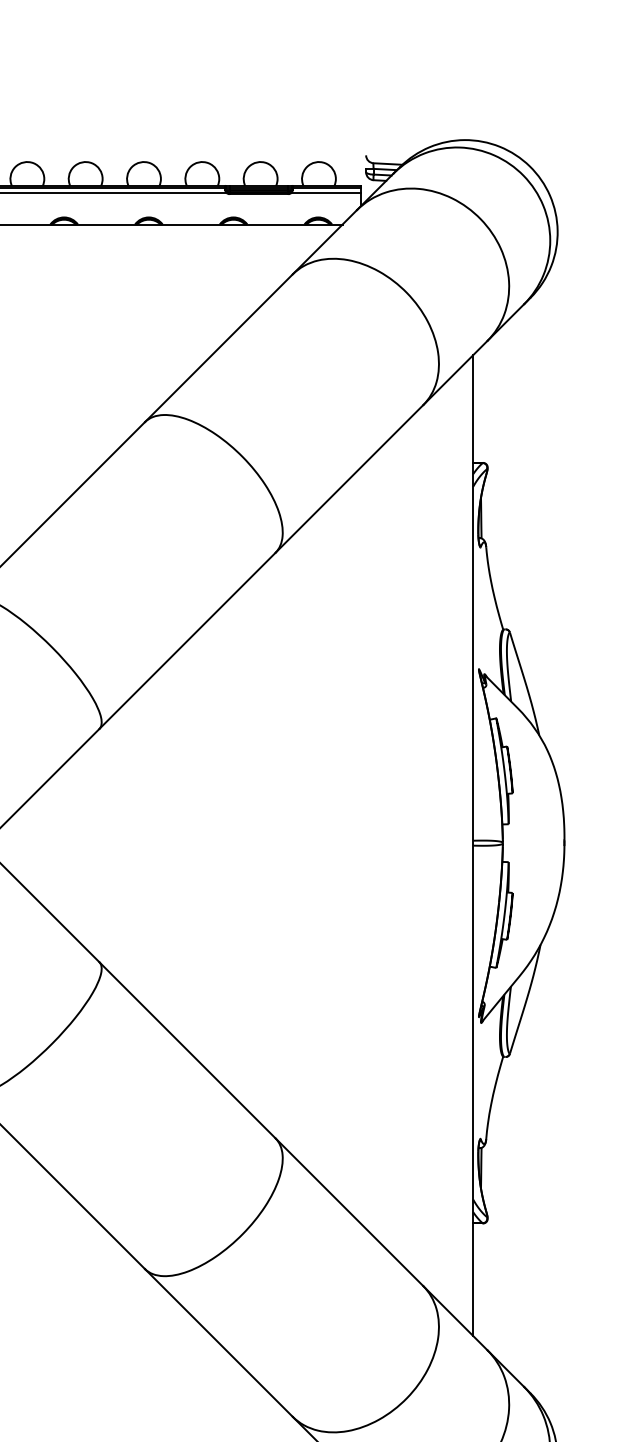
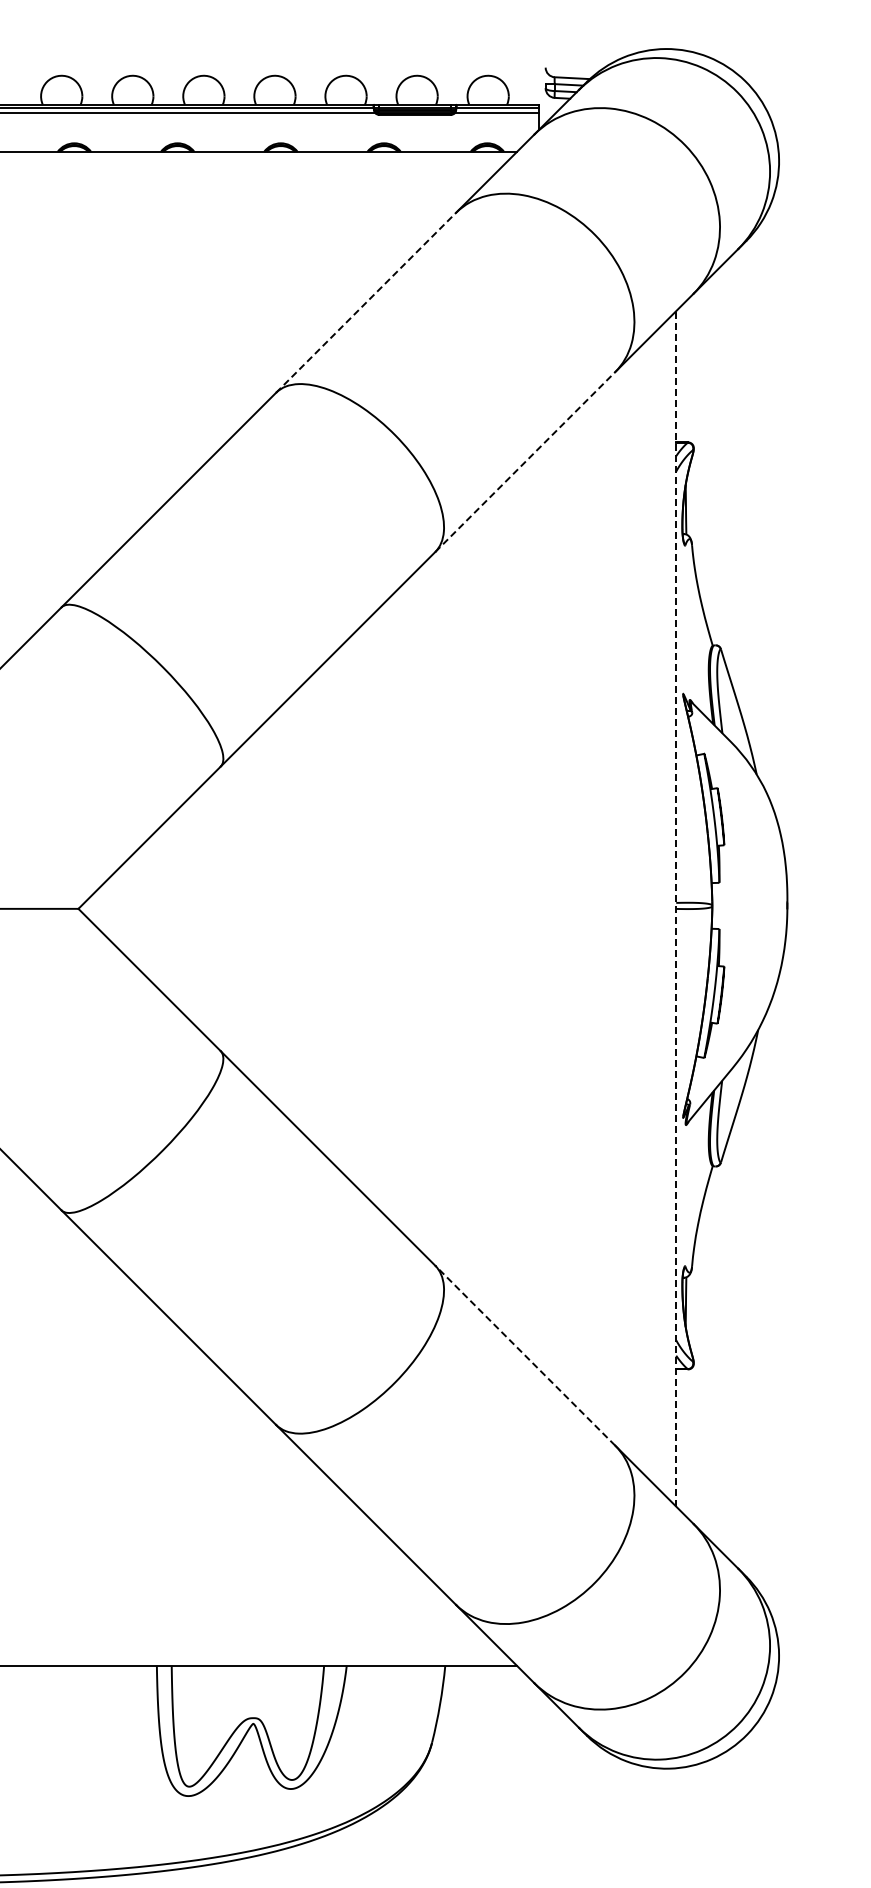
line: (219, 348) -> (366, 302), solid -> dashed
line: (349, 478) -> (525, 461), solid -> dashed
line: (473, 845) -> (676, 908), solid -> dashed
line: (348, 1212) -> (524, 1355), solid -> dashed

